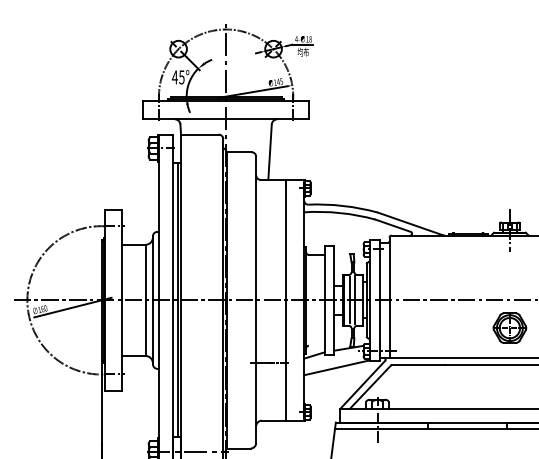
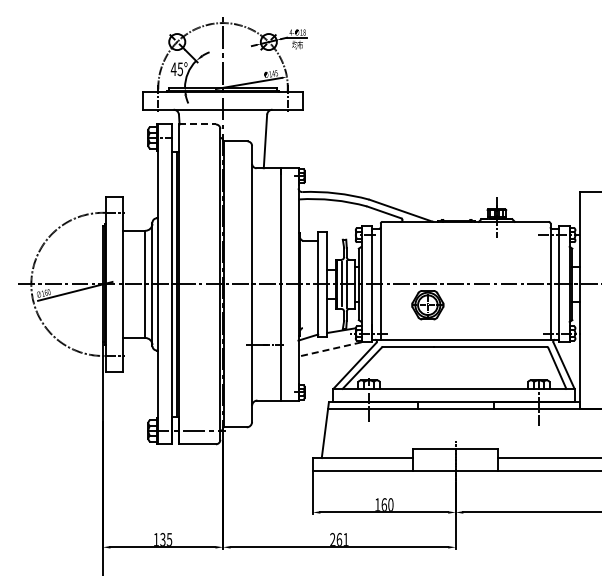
line: (200, 134) -> (198, 124), solid -> dashed
part: (509, 328) -> (427, 305), moved
line: (336, 367) -> (329, 349), solid -> dashed

